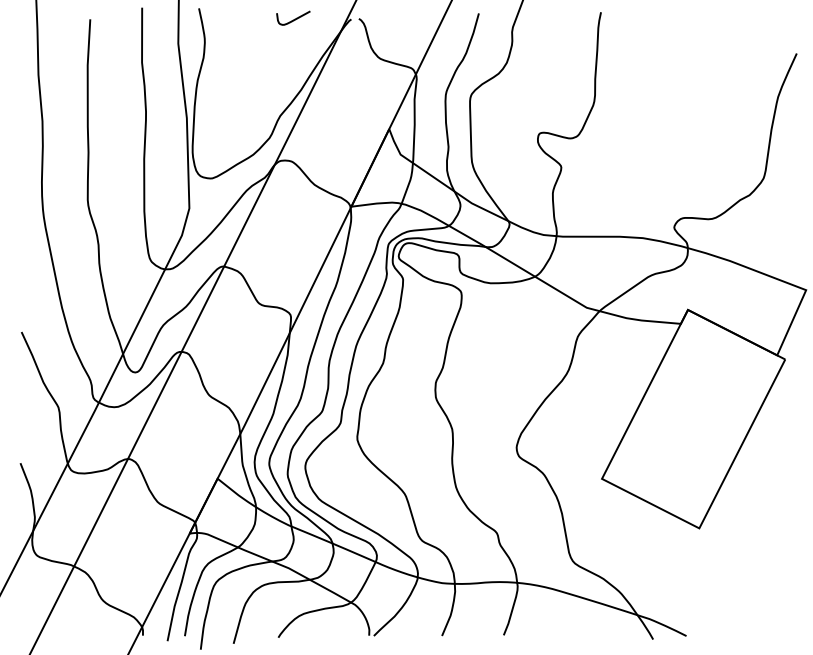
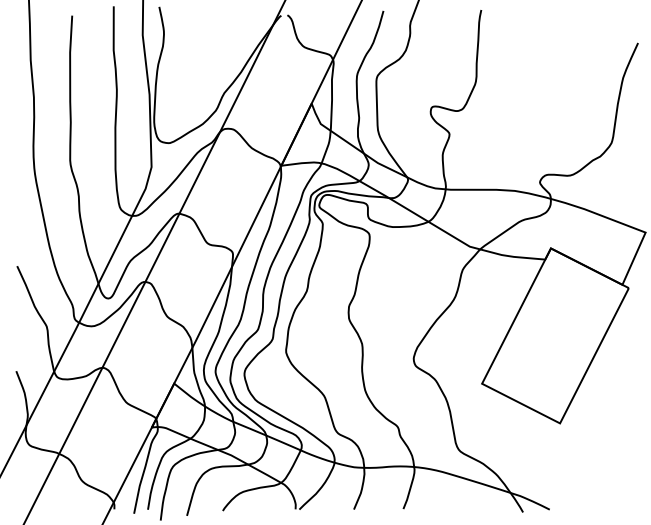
curve: (294, 18) -> (235, 14), removed

